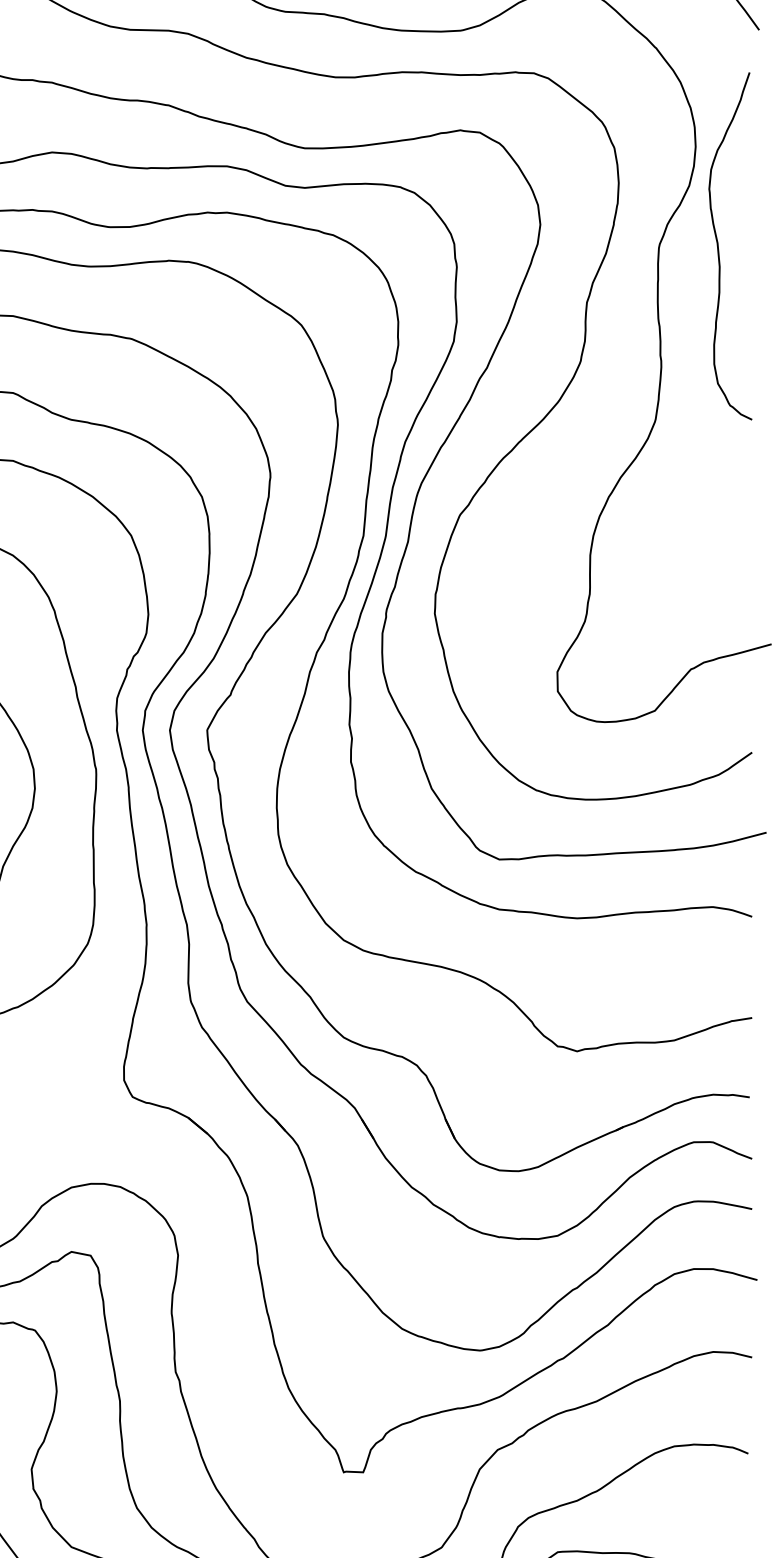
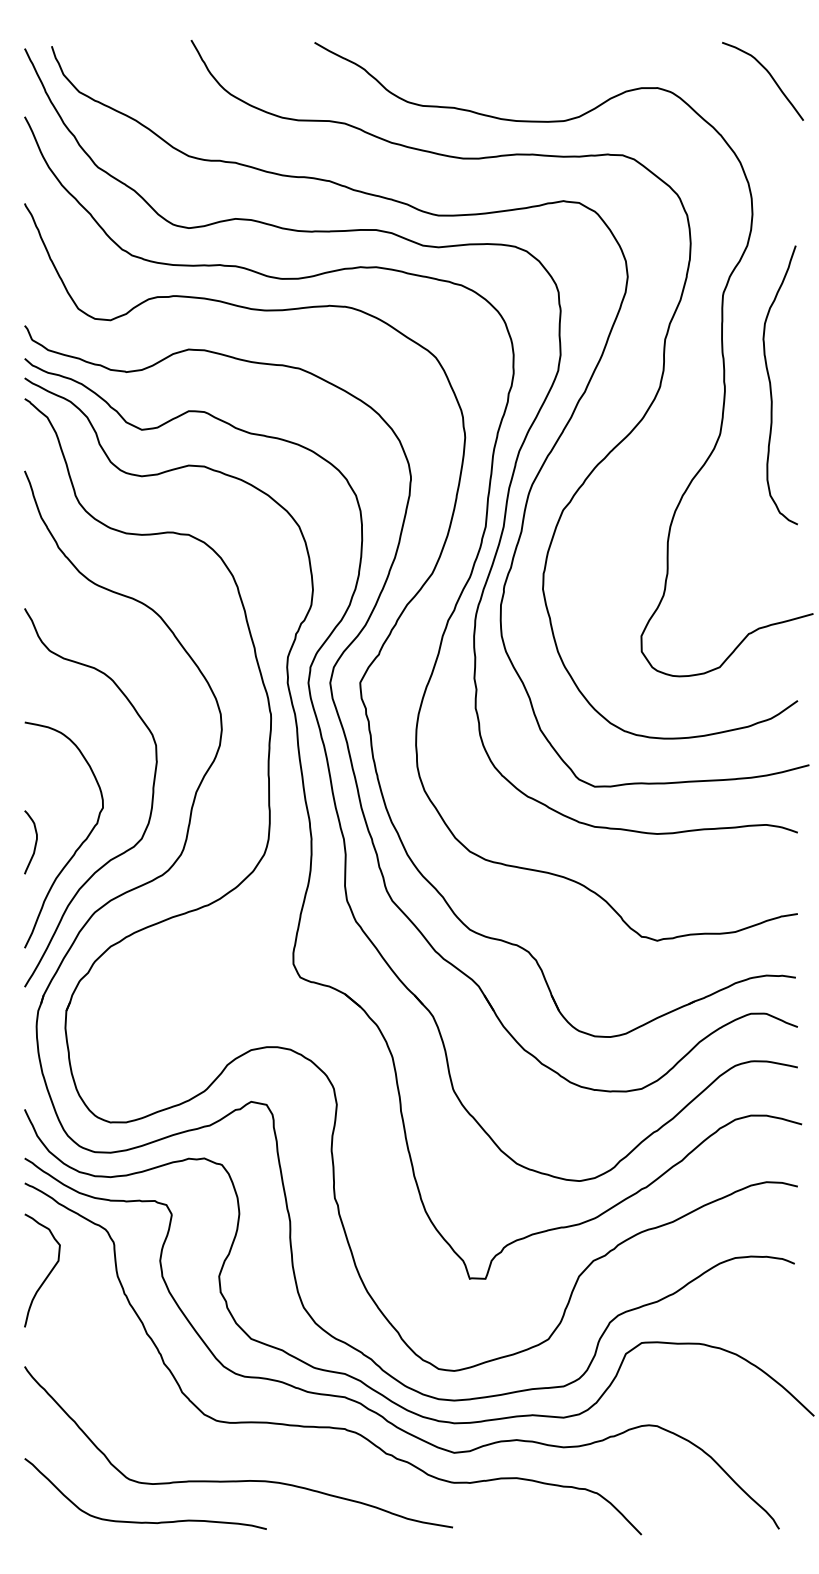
curve: (719, 246) -> (771, 385), moved

